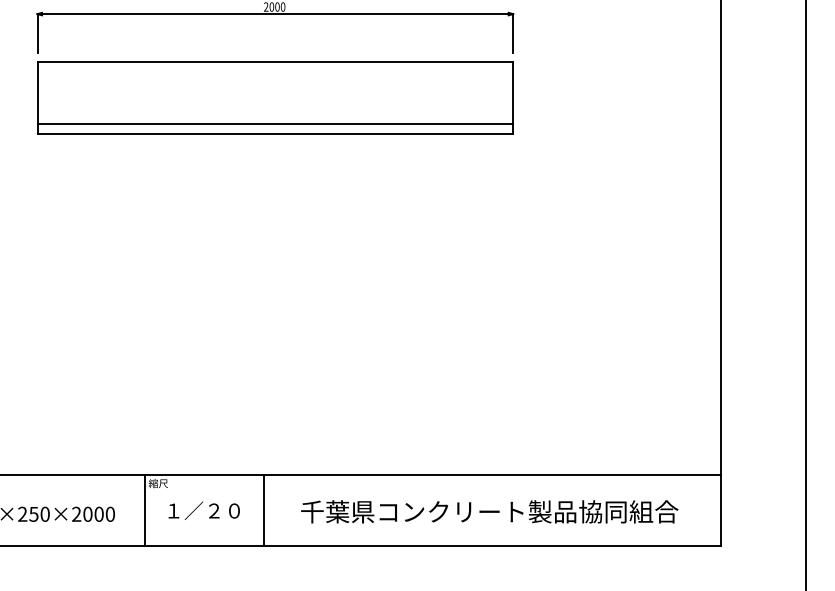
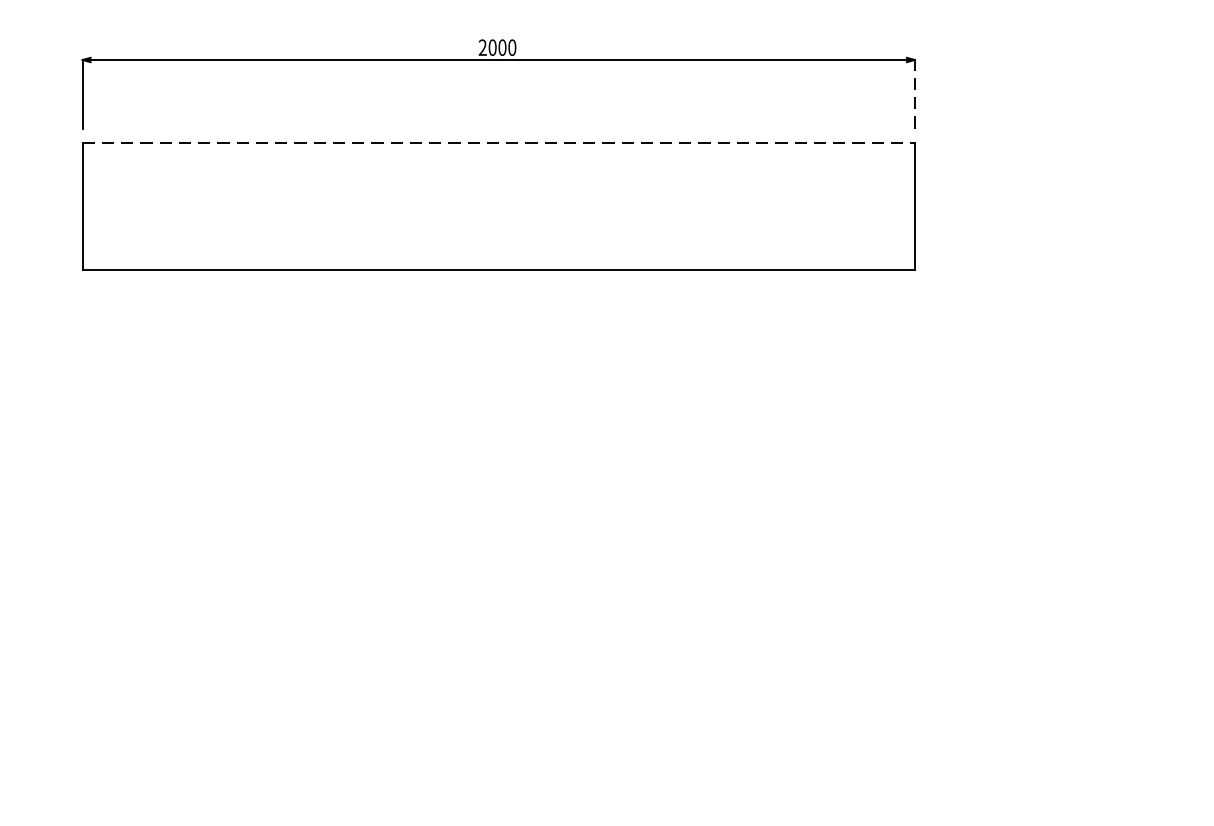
line: (513, 33) -> (915, 93), solid -> dashed
line: (275, 61) -> (499, 142), solid -> dashed
line: (275, 123) -> (499, 251), removed

